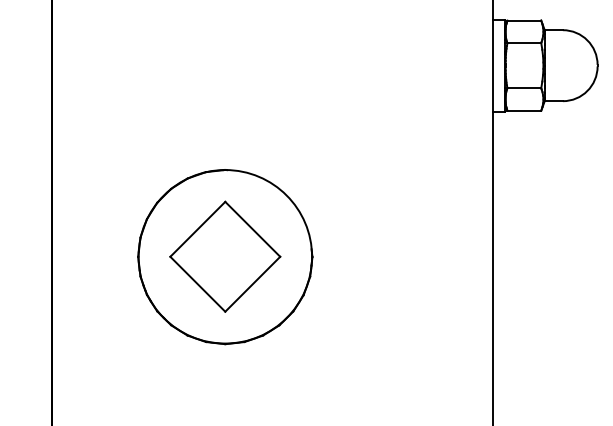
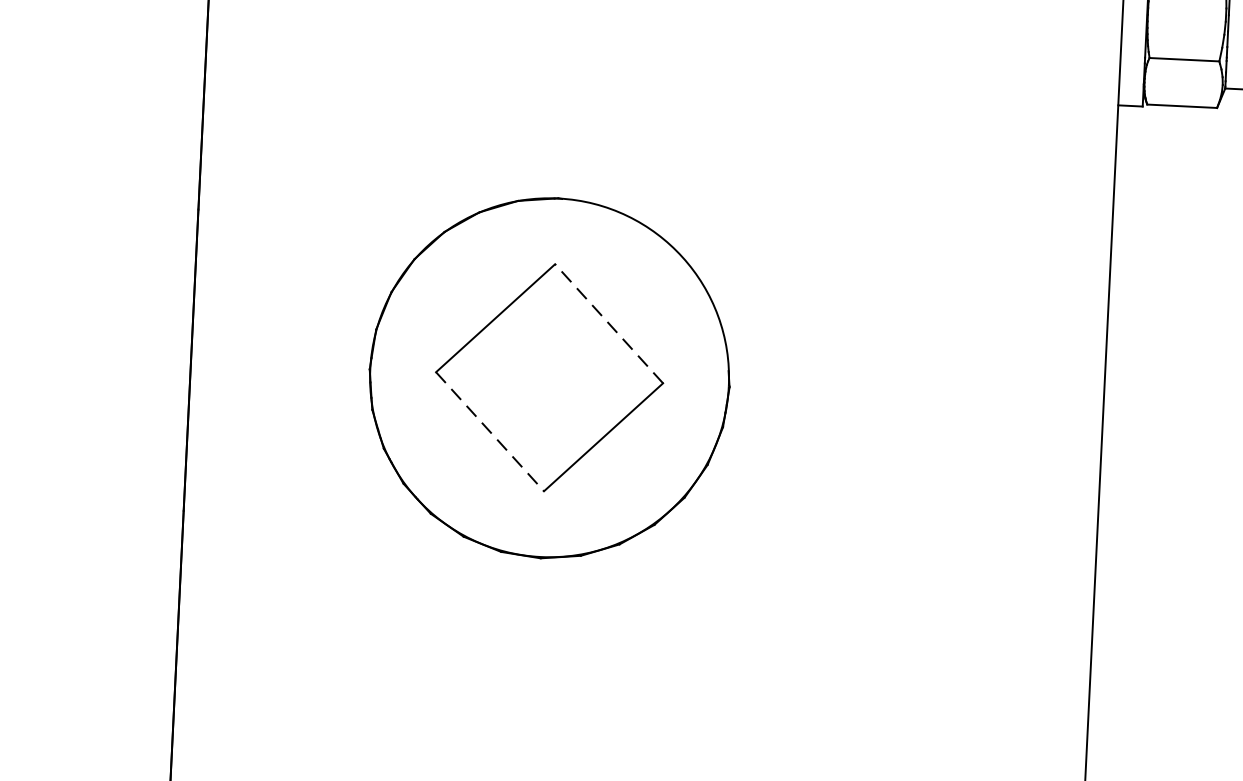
line: (252, 229) -> (608, 324), solid -> dashed
line: (197, 284) -> (489, 432), solid -> dashed

